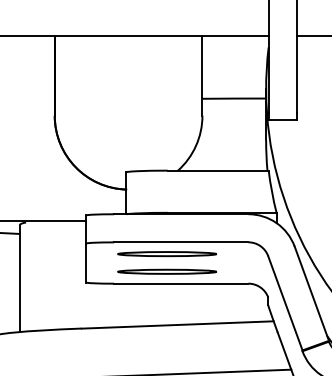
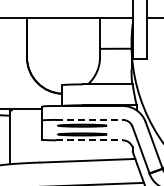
line: (183, 241) -> (90, 119), solid -> dashed
line: (183, 284) -> (90, 140), solid -> dashed

